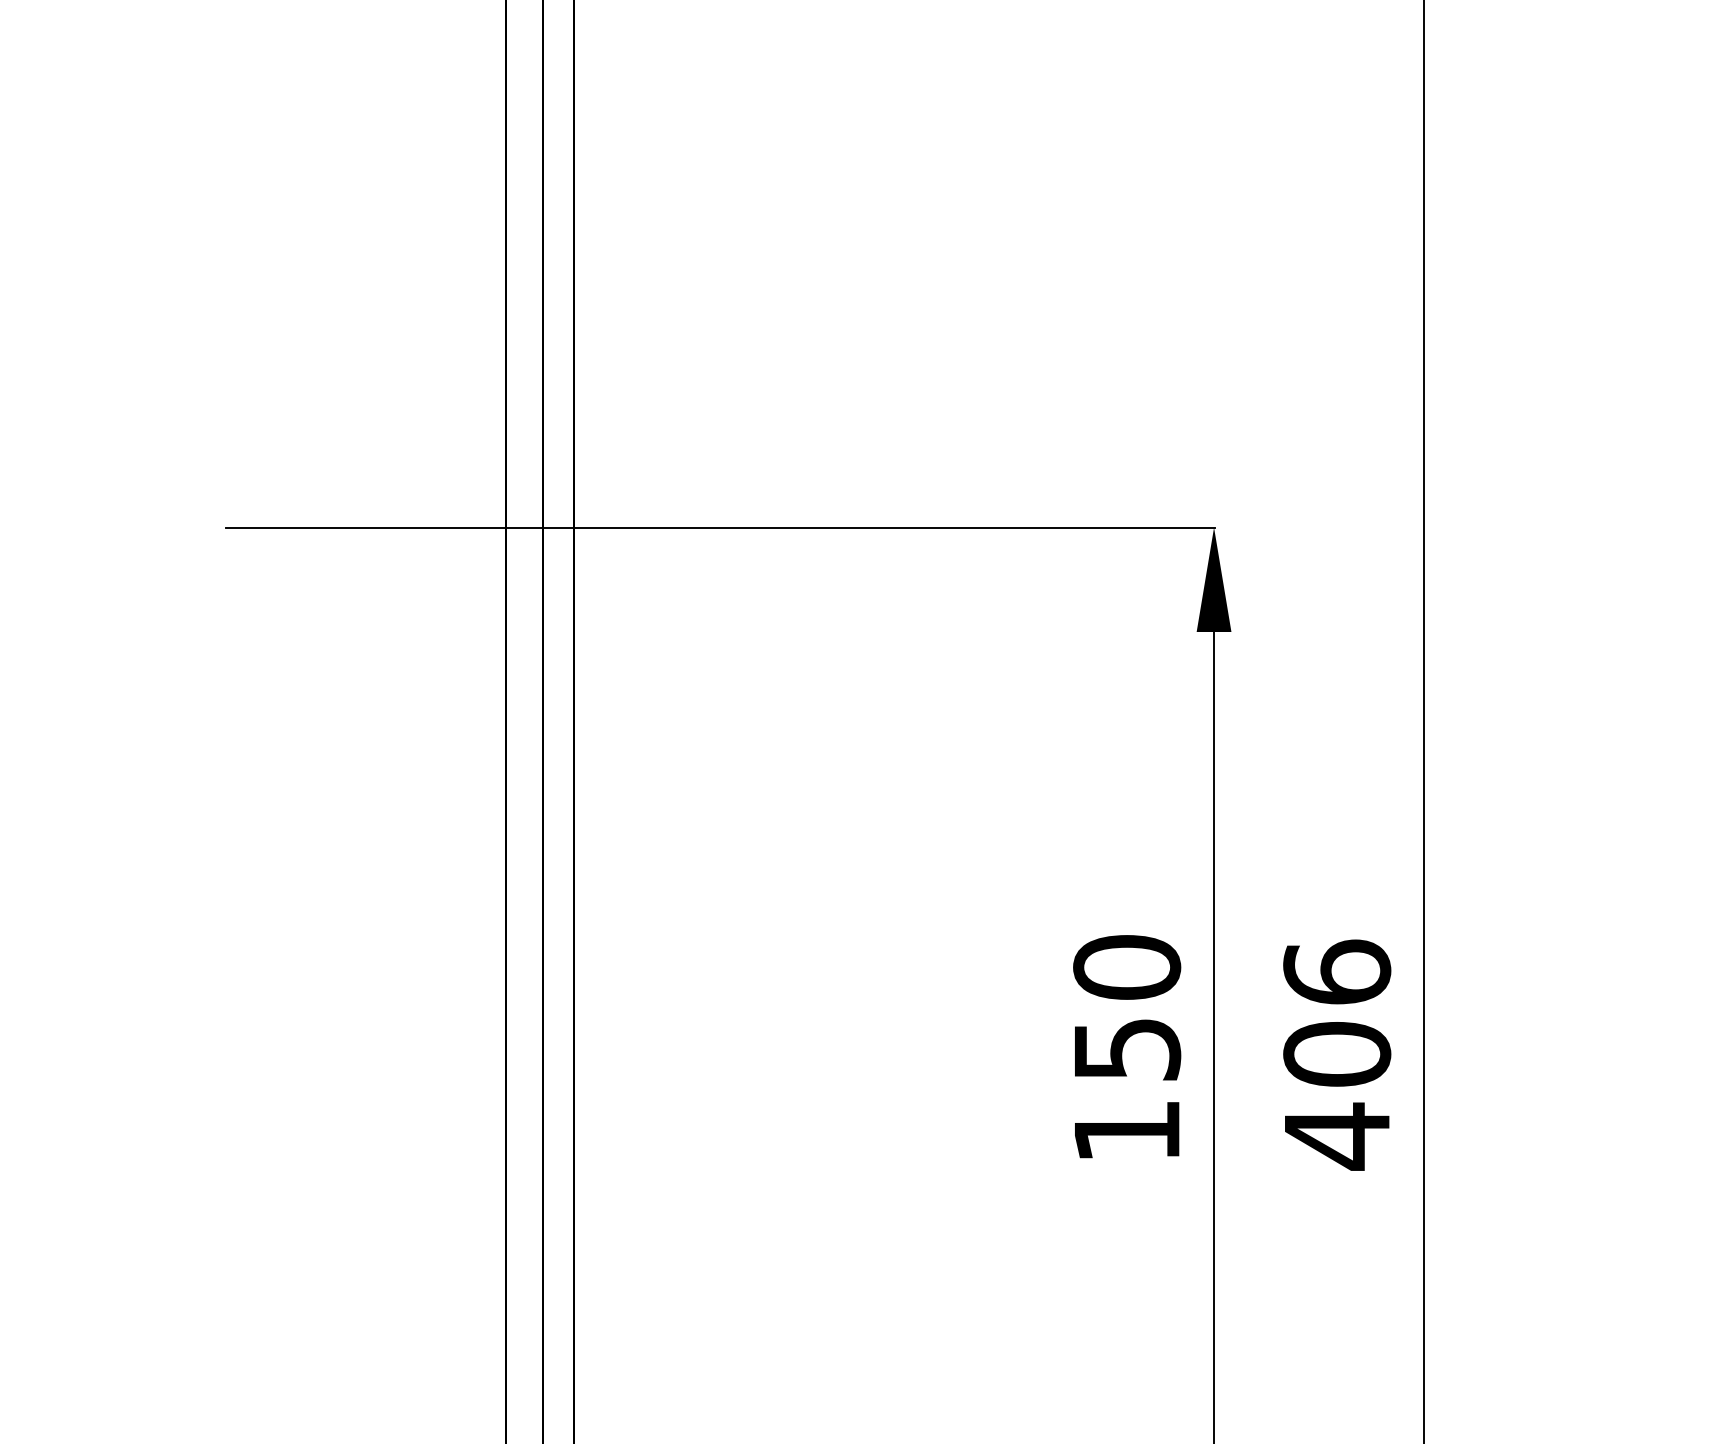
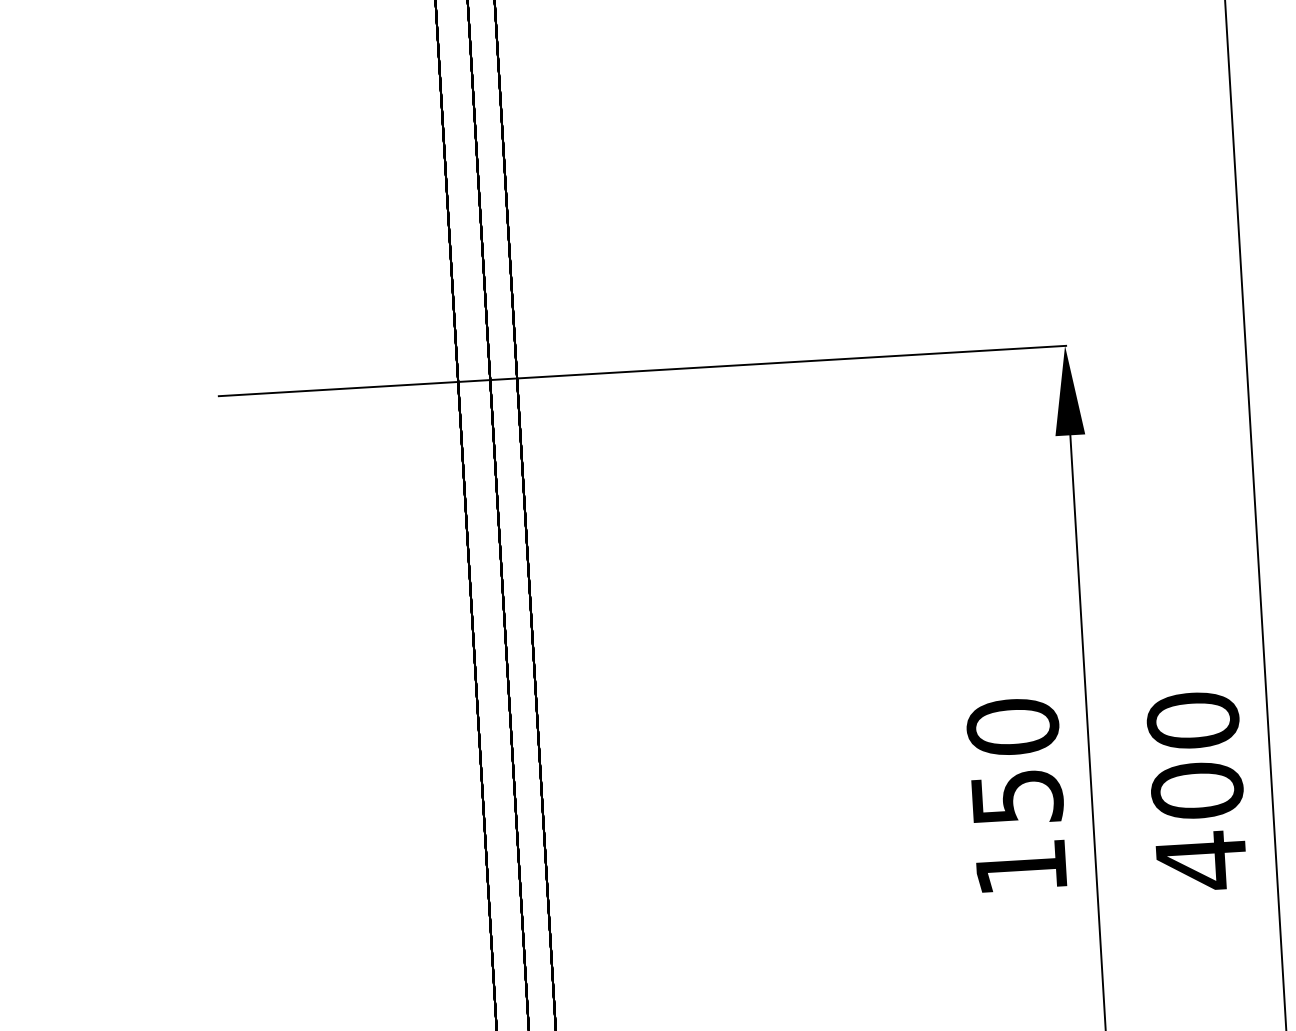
text: (1337, 971) -> (1193, 719), 406 -> 400

